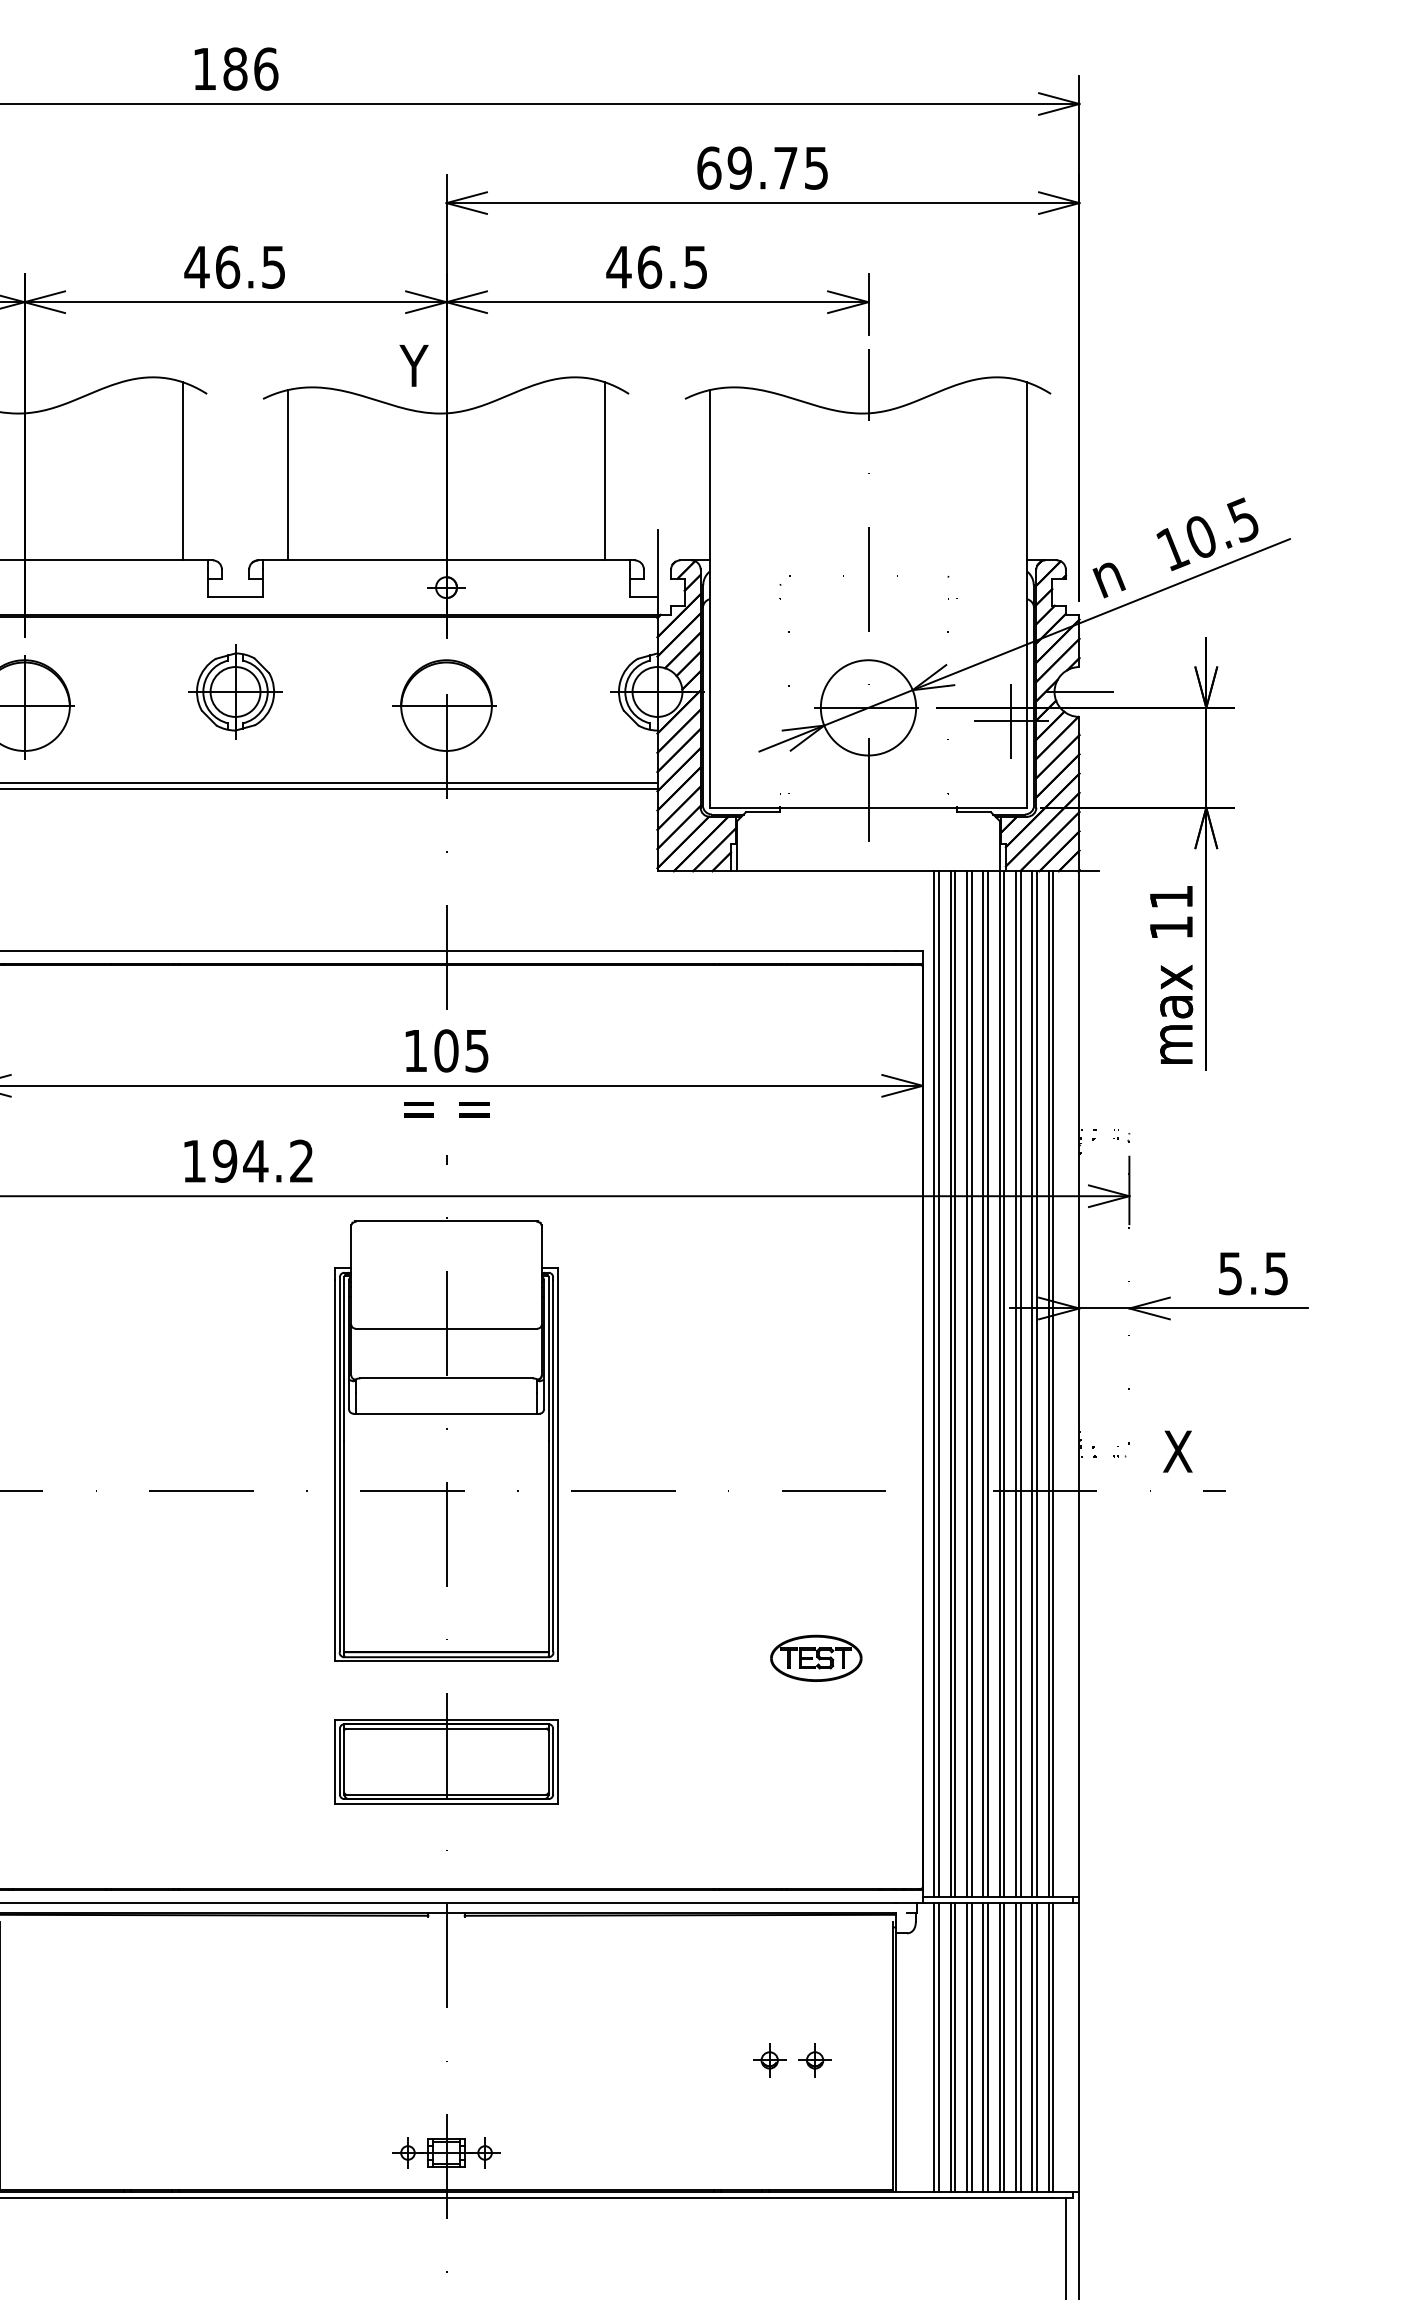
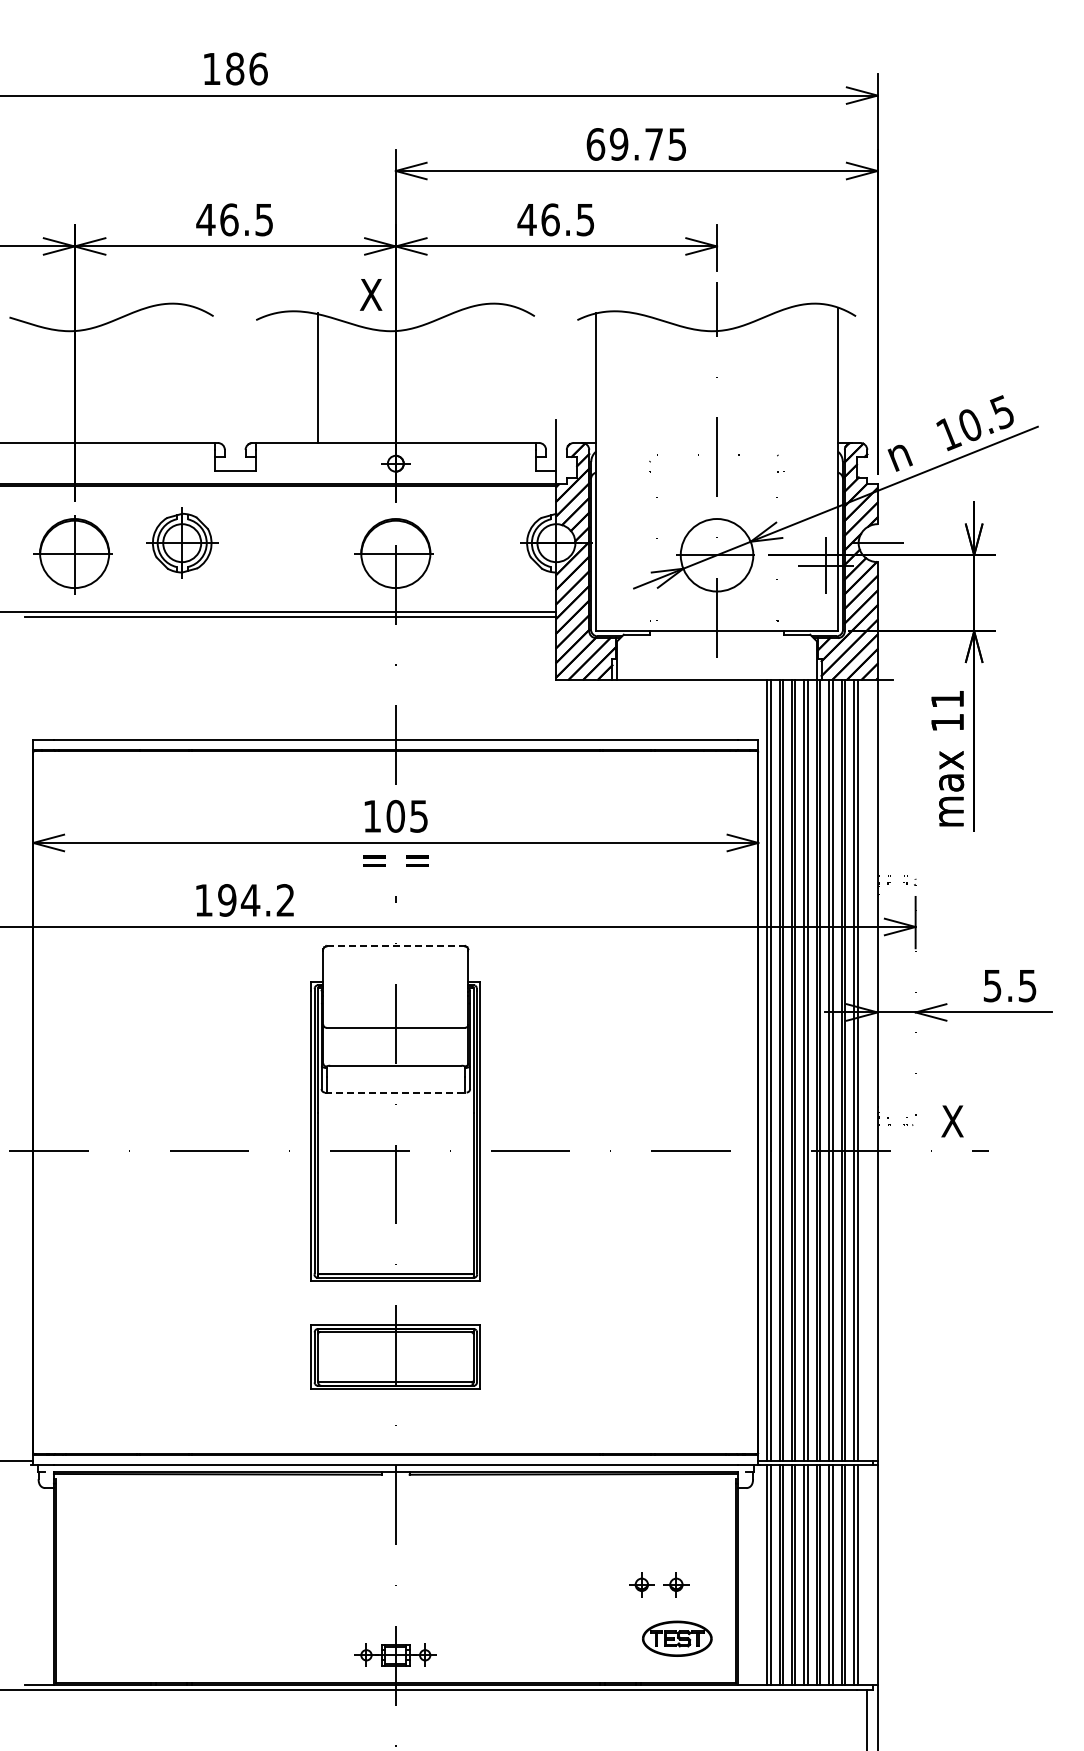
text: (413, 365) -> (370, 294), Y -> X
line: (183, 471) -> (195, 375), removed
line: (605, 471) -> (516, 375), removed
line: (287, 475) -> (317, 378), moved
part: (235, 691) -> (182, 542), moved
line: (447, 1220) -> (396, 945), solid -> dashed
line: (446, 1413) -> (395, 1092), solid -> dashed
part: (816, 1657) -> (677, 1638), moved

